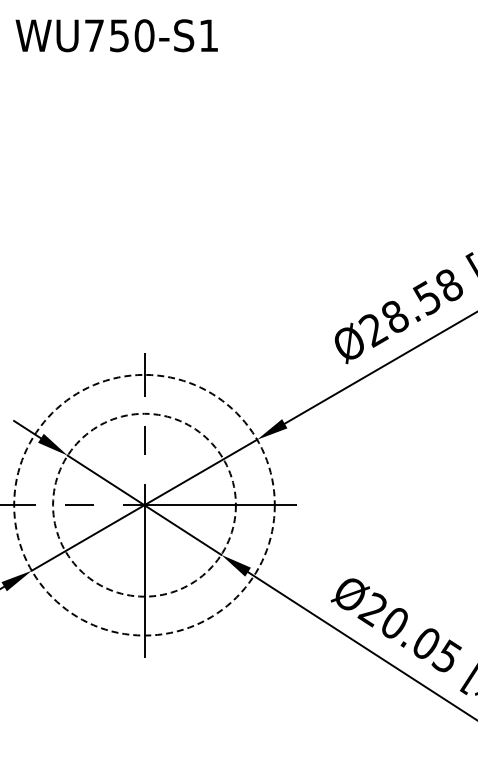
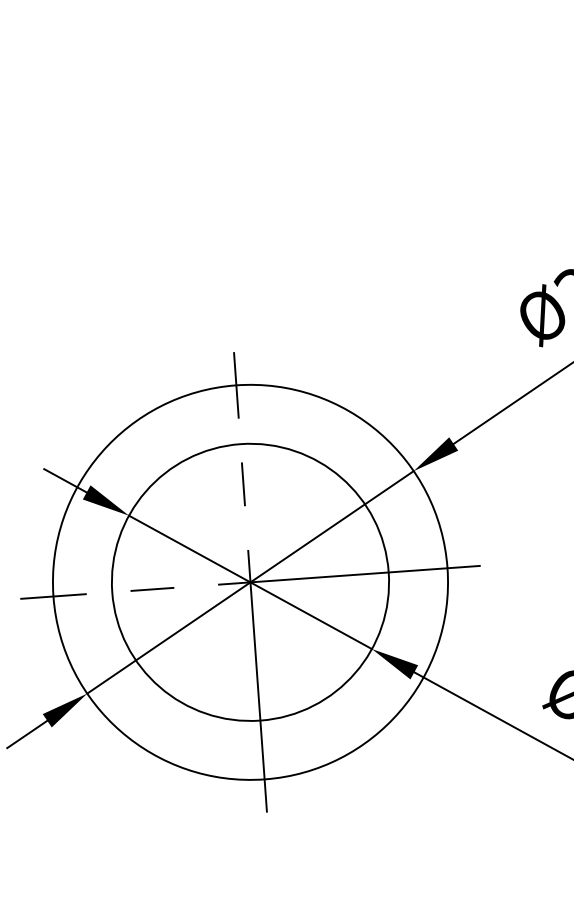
circle: (144, 504) -> (250, 581), dashed -> solid
circle: (144, 504) -> (250, 581), dashed -> solid

